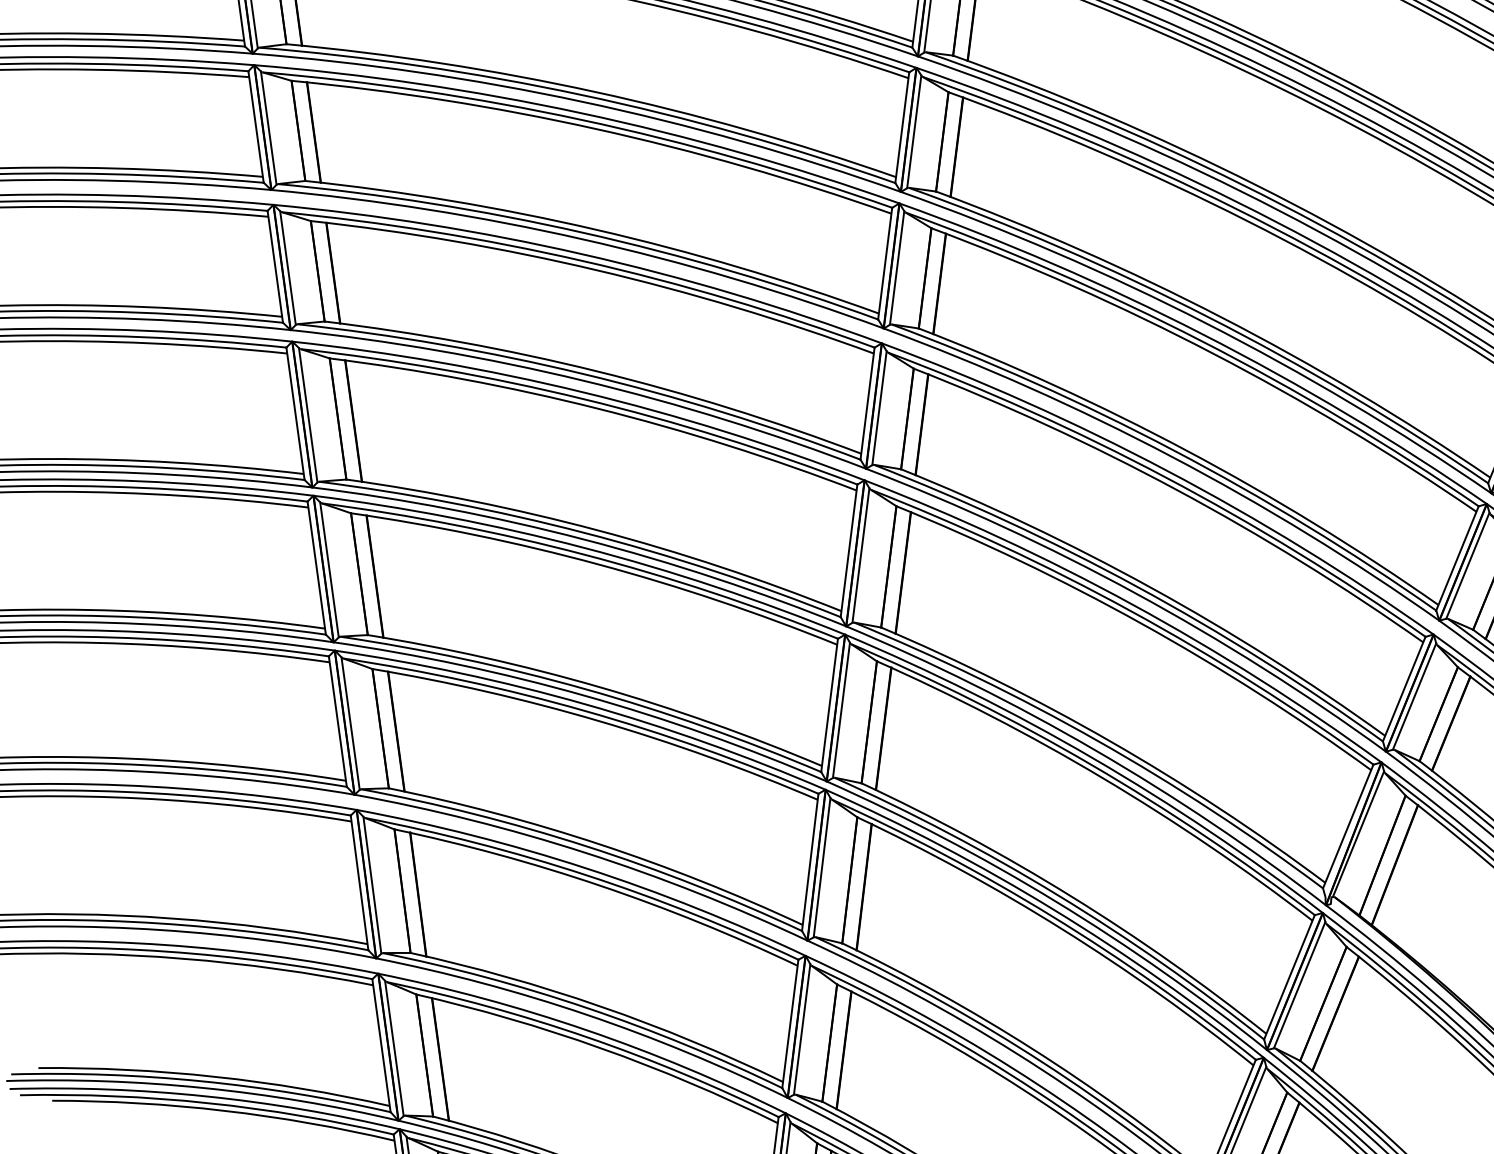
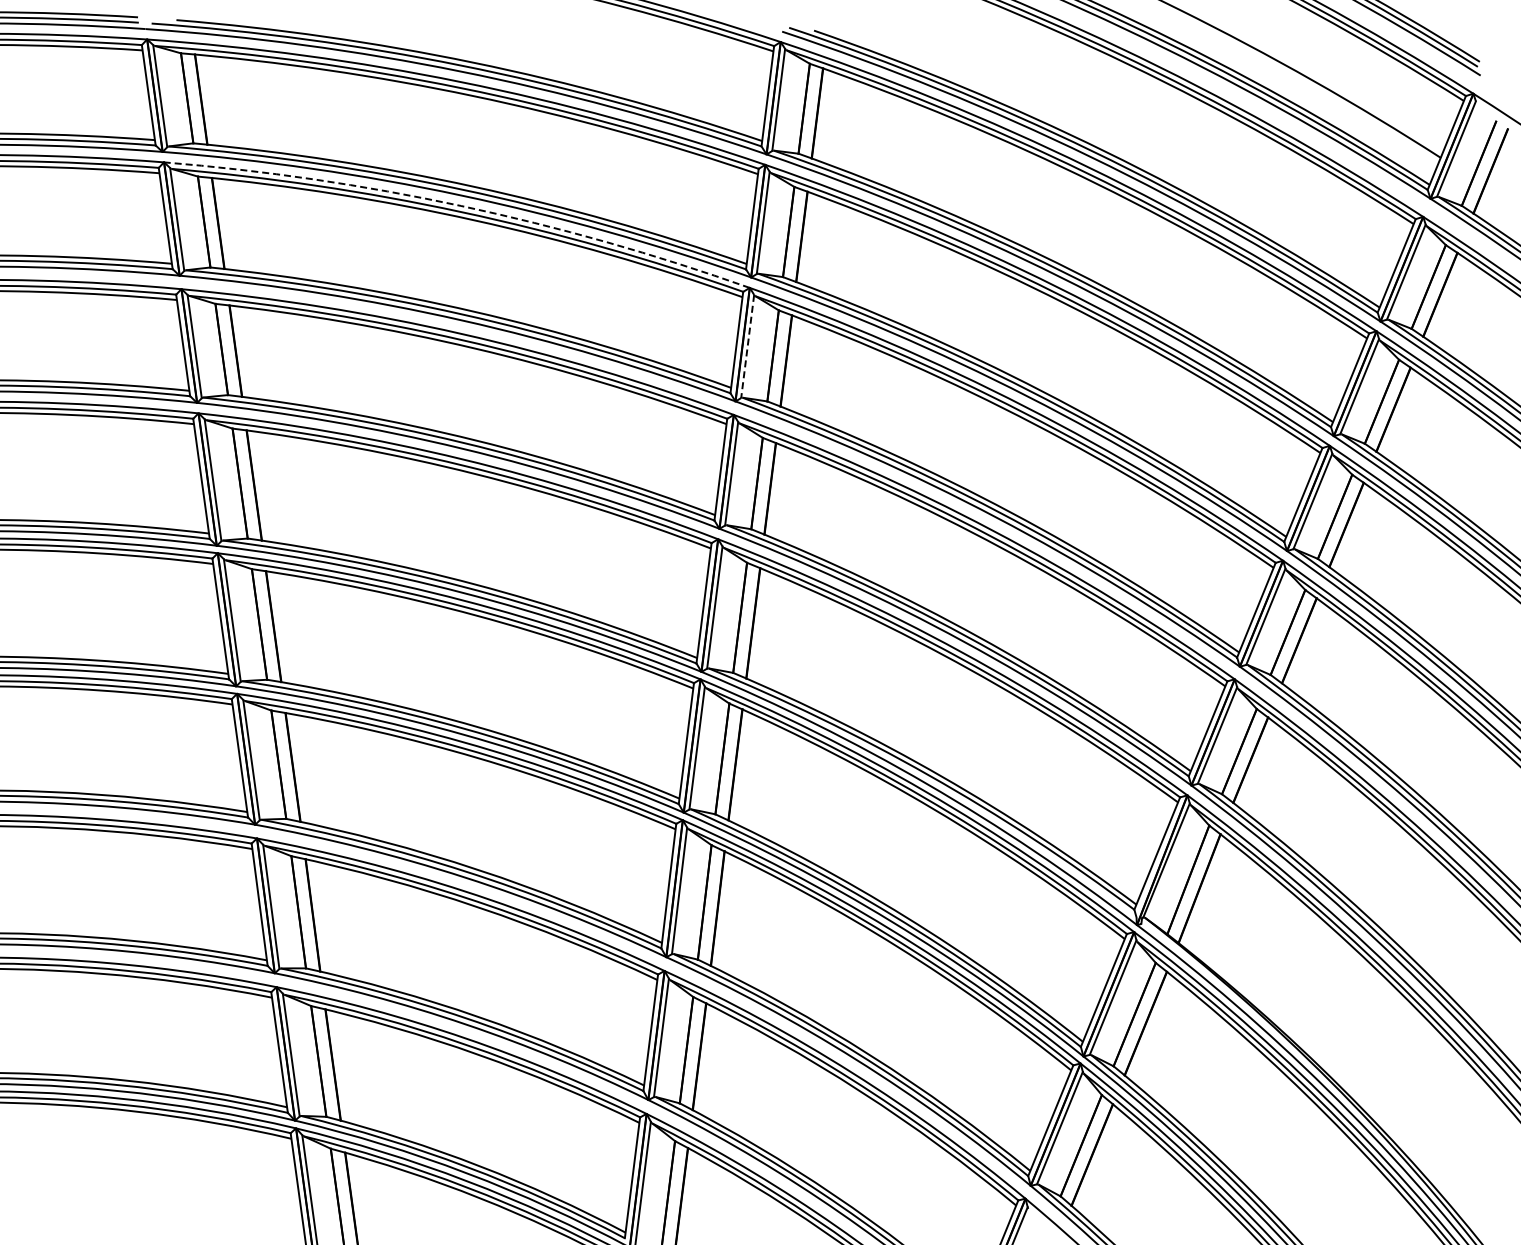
arc: (581, 112) -> (461, 205), solid -> dashed
line: (896, 267) -> (747, 346), solid -> dashed

